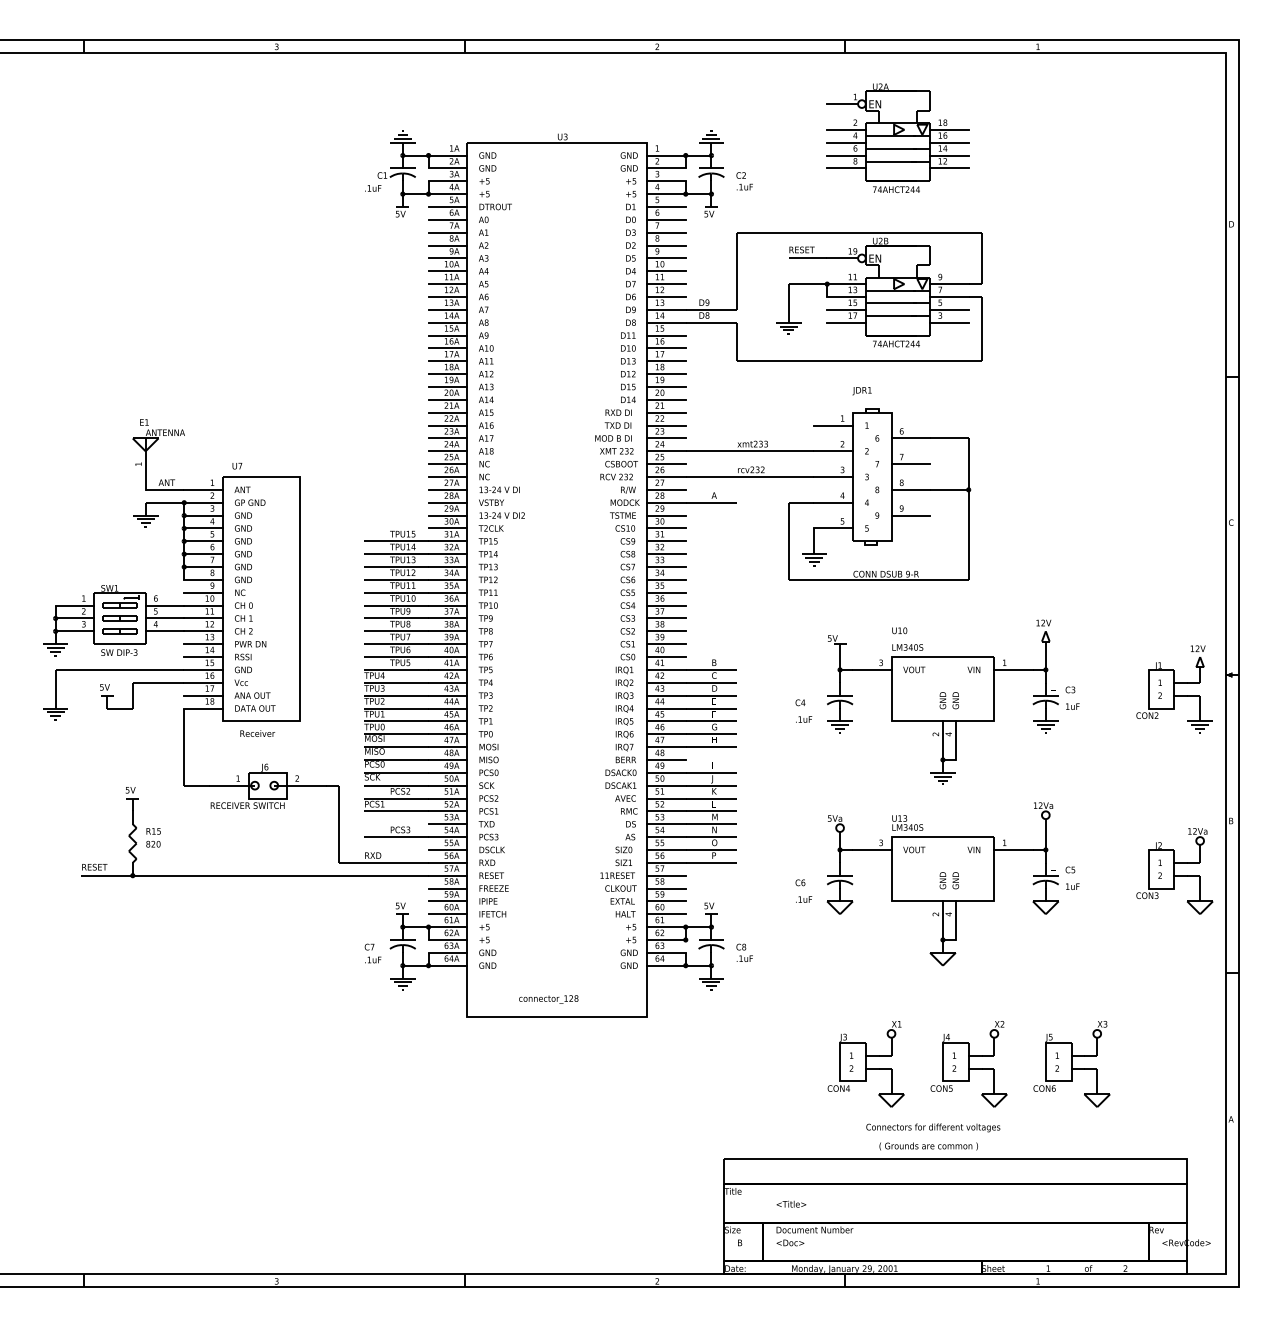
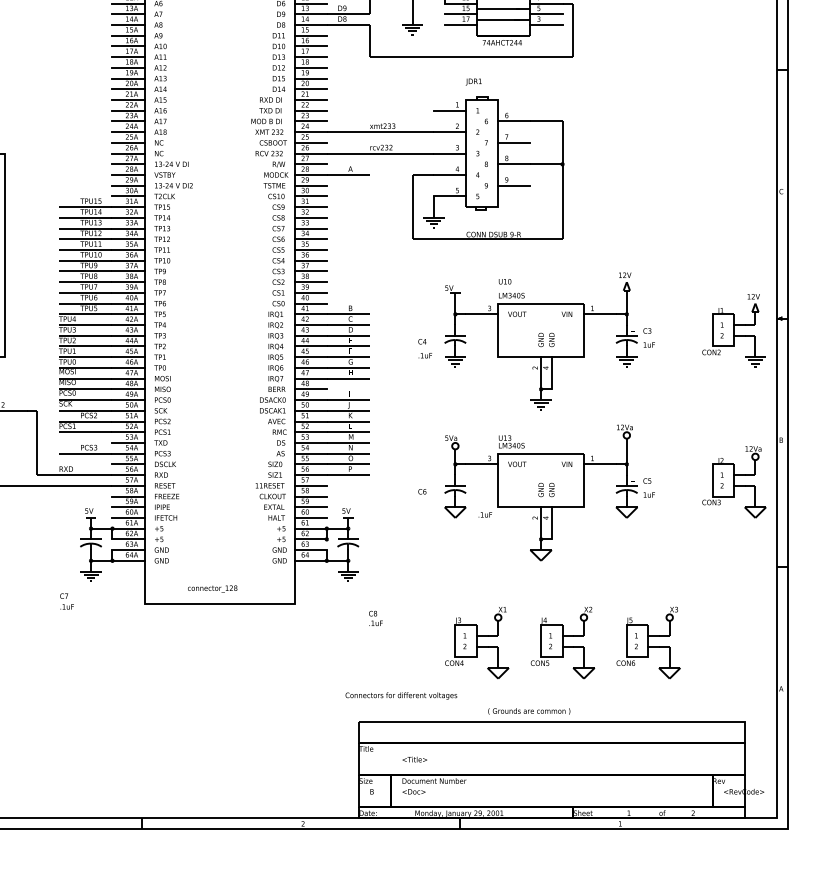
text: (804, 899) -> (485, 514), moved
text: (744, 952) -> (375, 618), moved
text: (372, 953) -> (66, 601), moved
text: (933, 1127) -> (401, 695), moved

